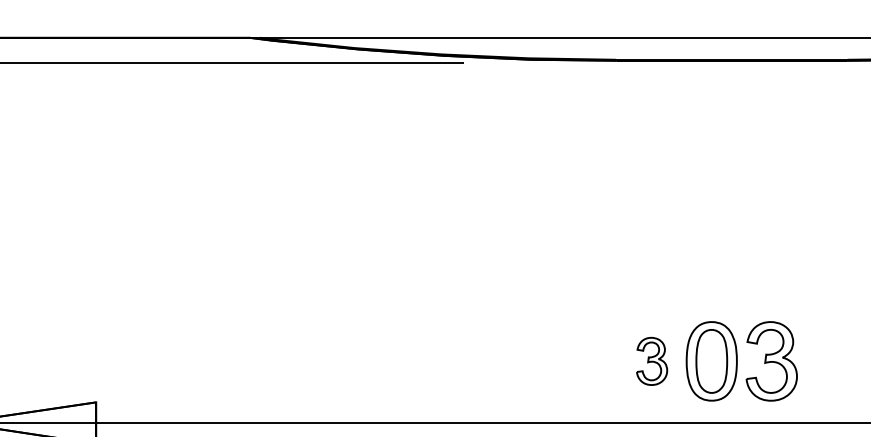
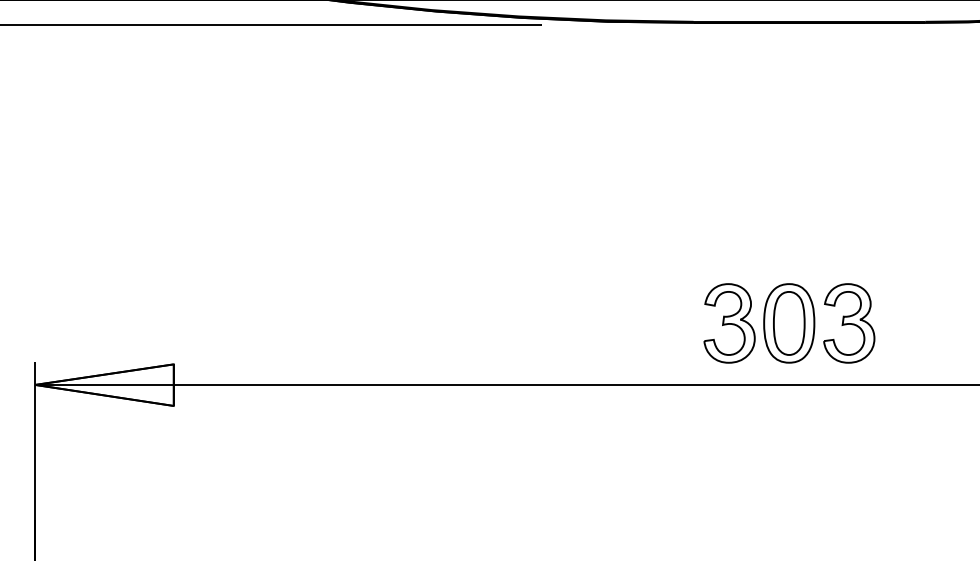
part: (652, 361) -> (729, 323), size x1.67

